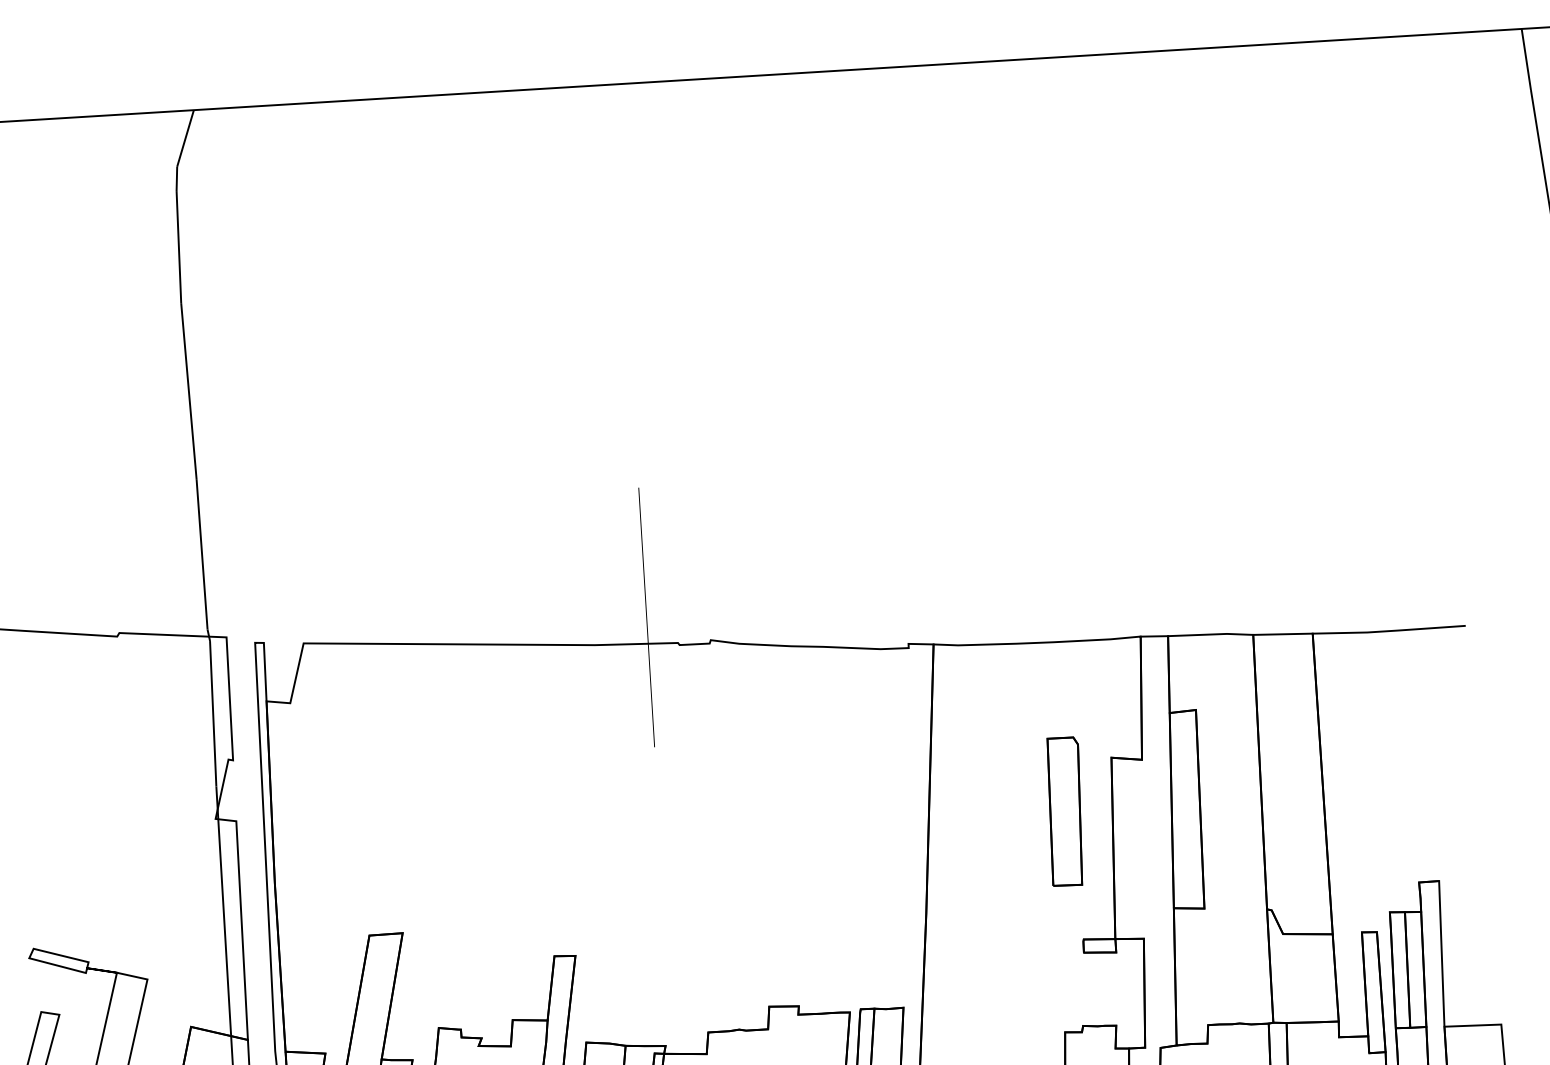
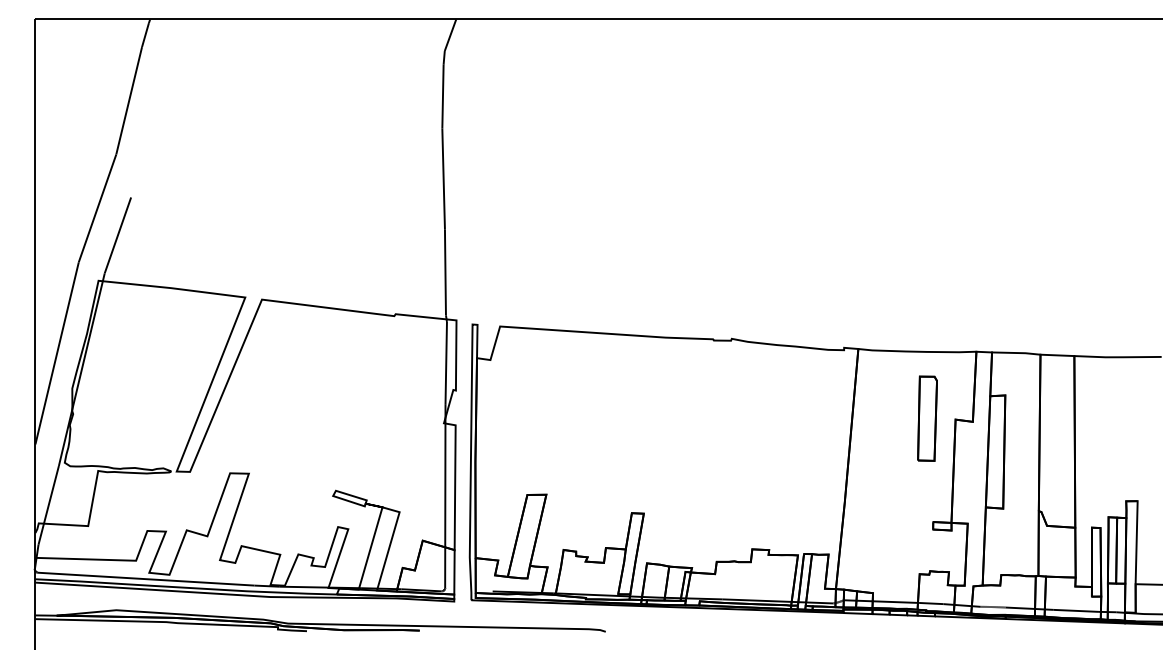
part: (1065, 811) -> (927, 418), moved

